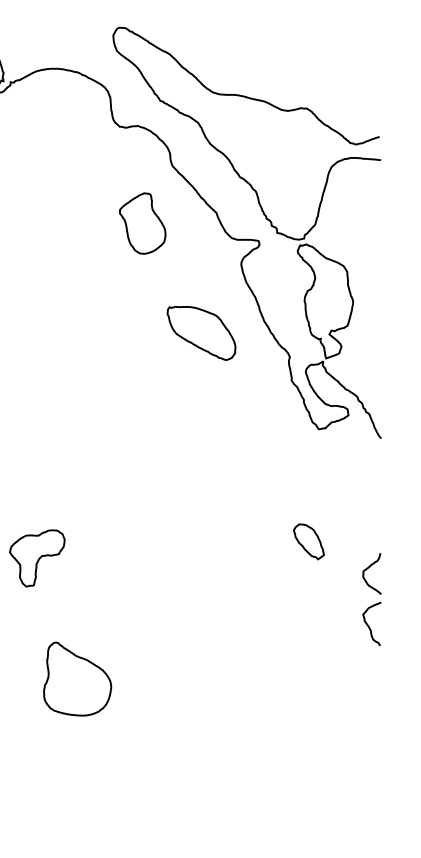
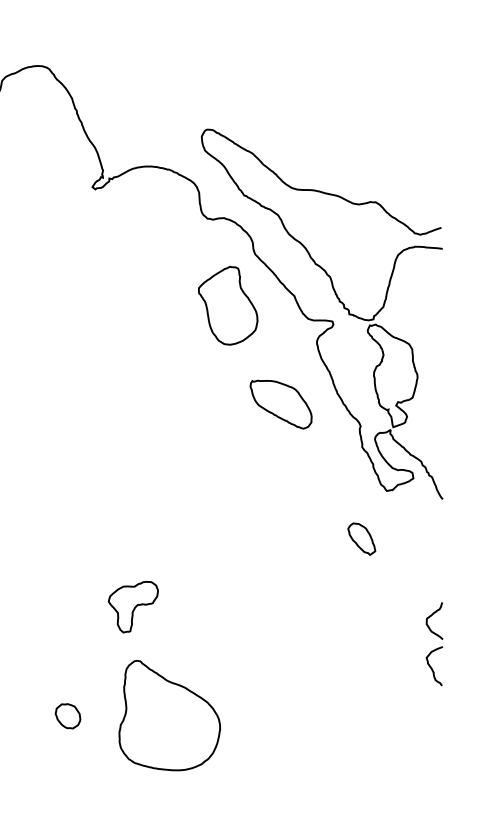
part: (143, 223) -> (228, 305), size x1.43
part: (308, 541) -> (361, 538), moved
part: (77, 678) -> (169, 715), size x1.67

